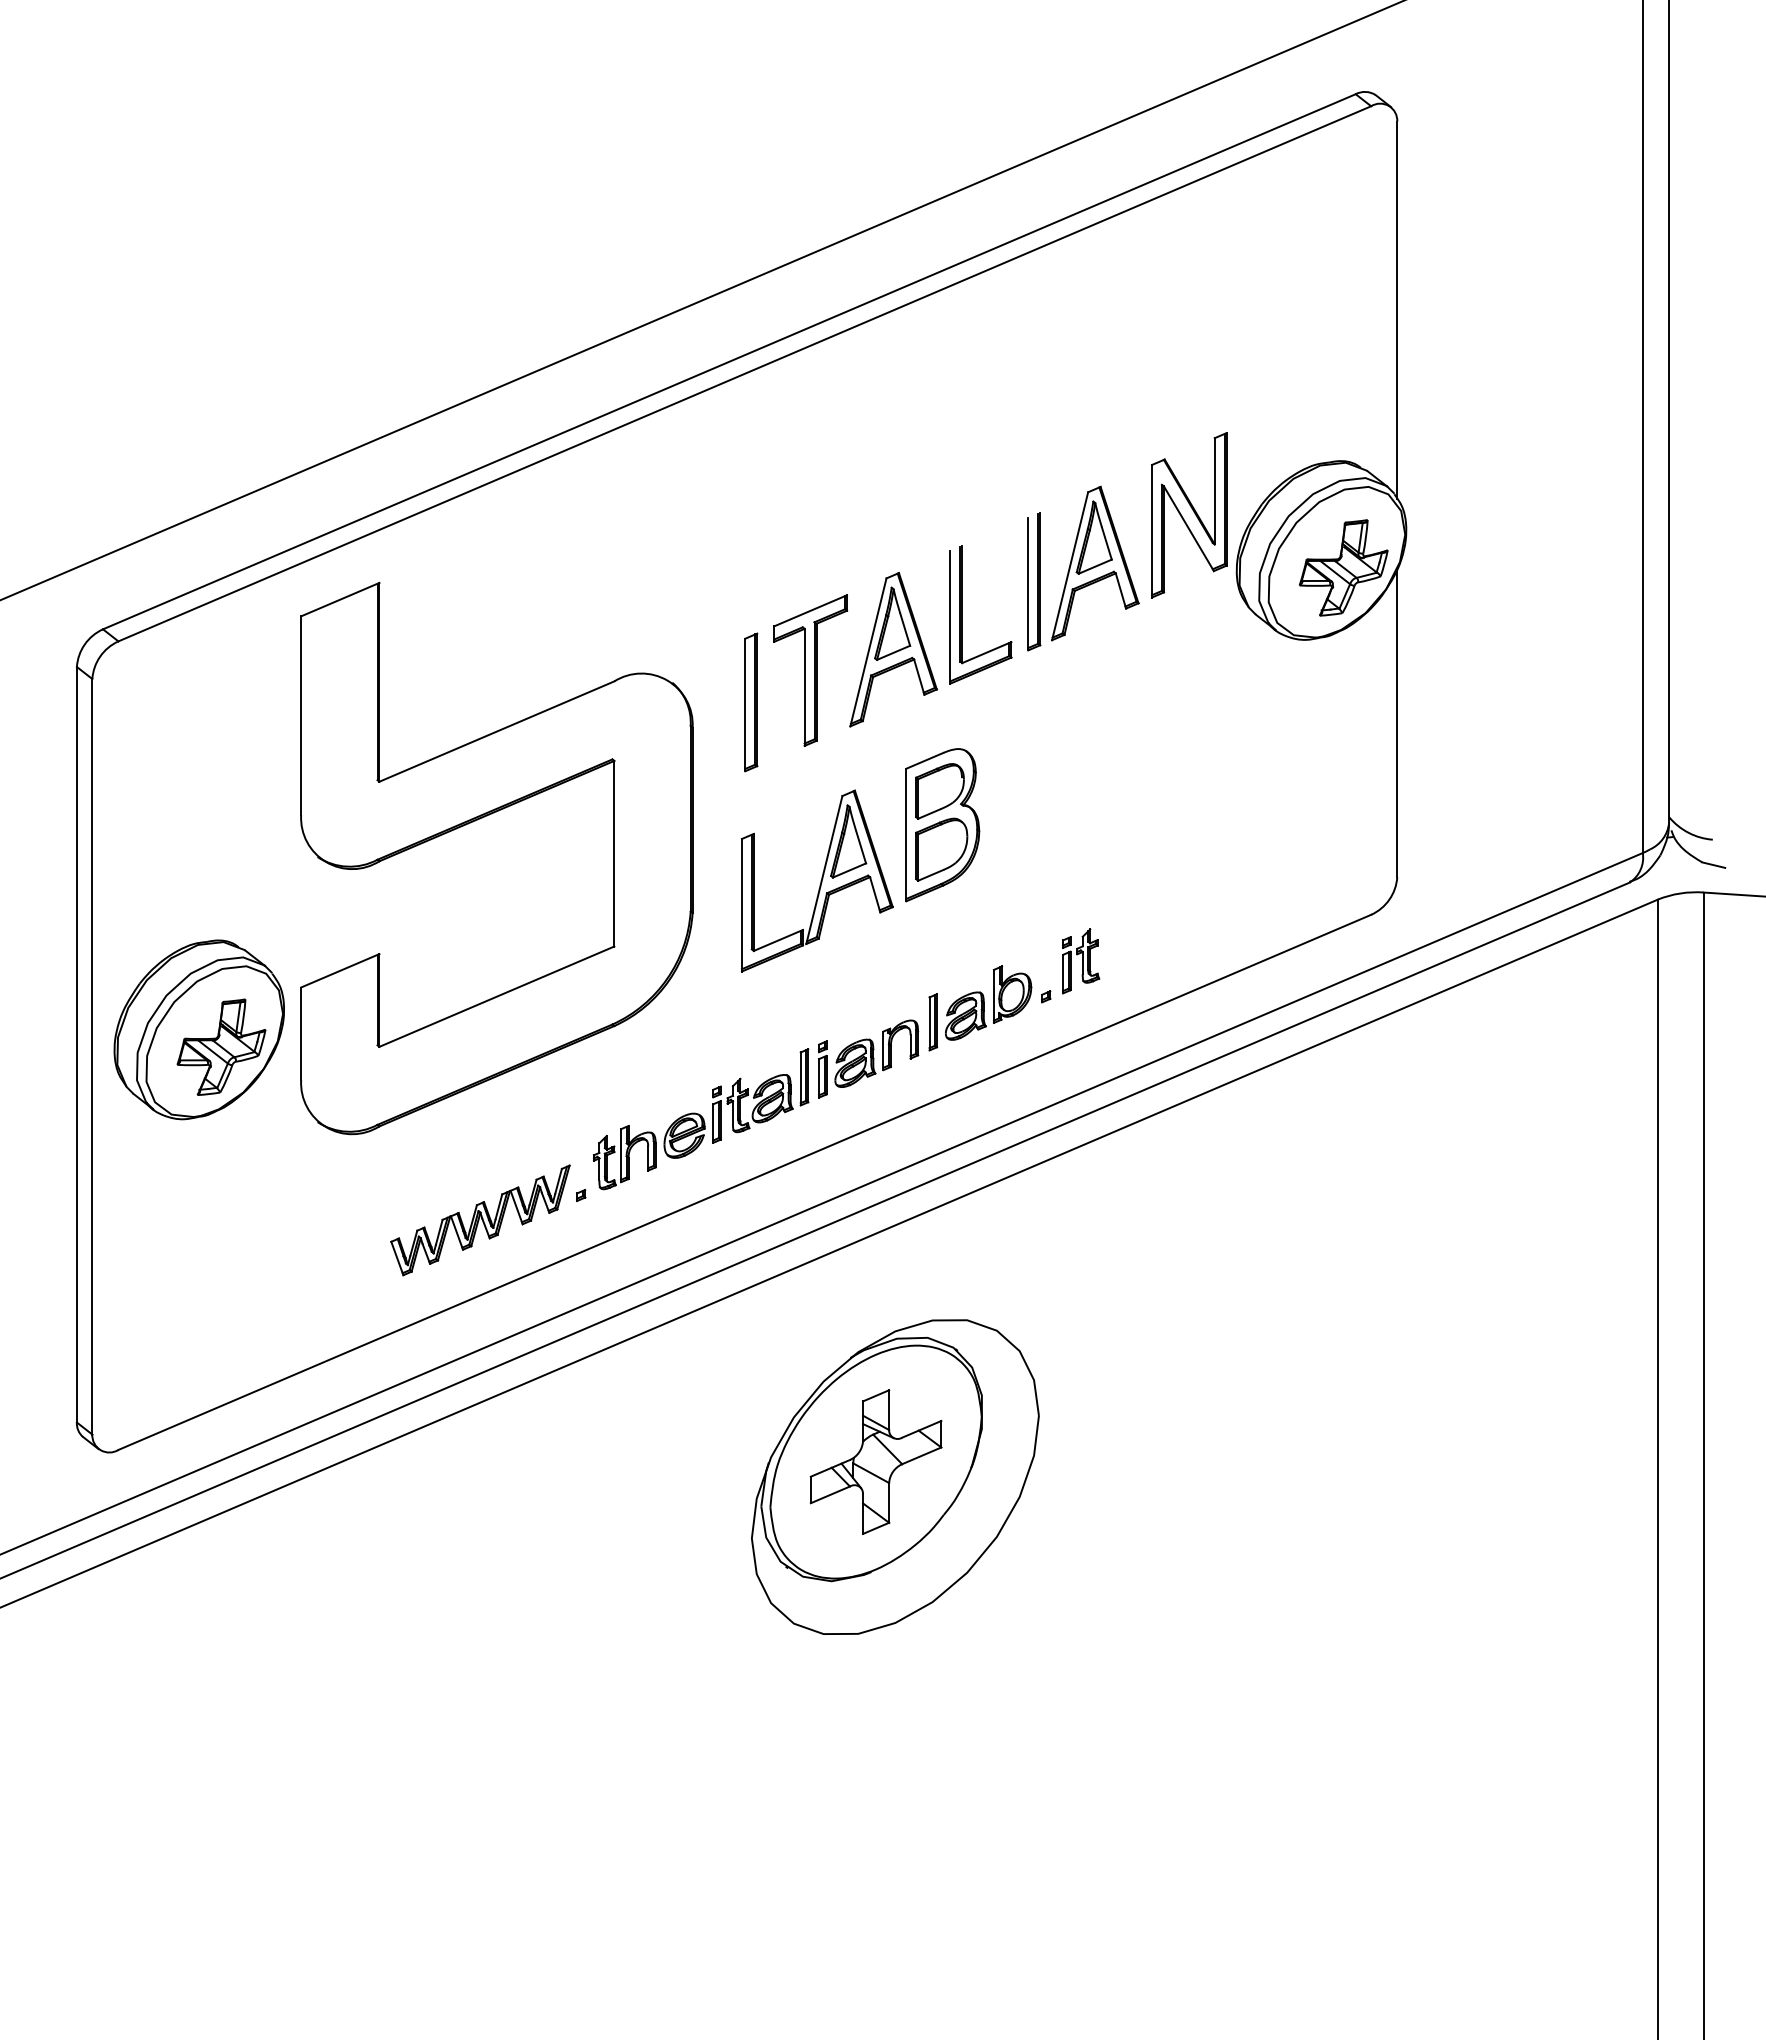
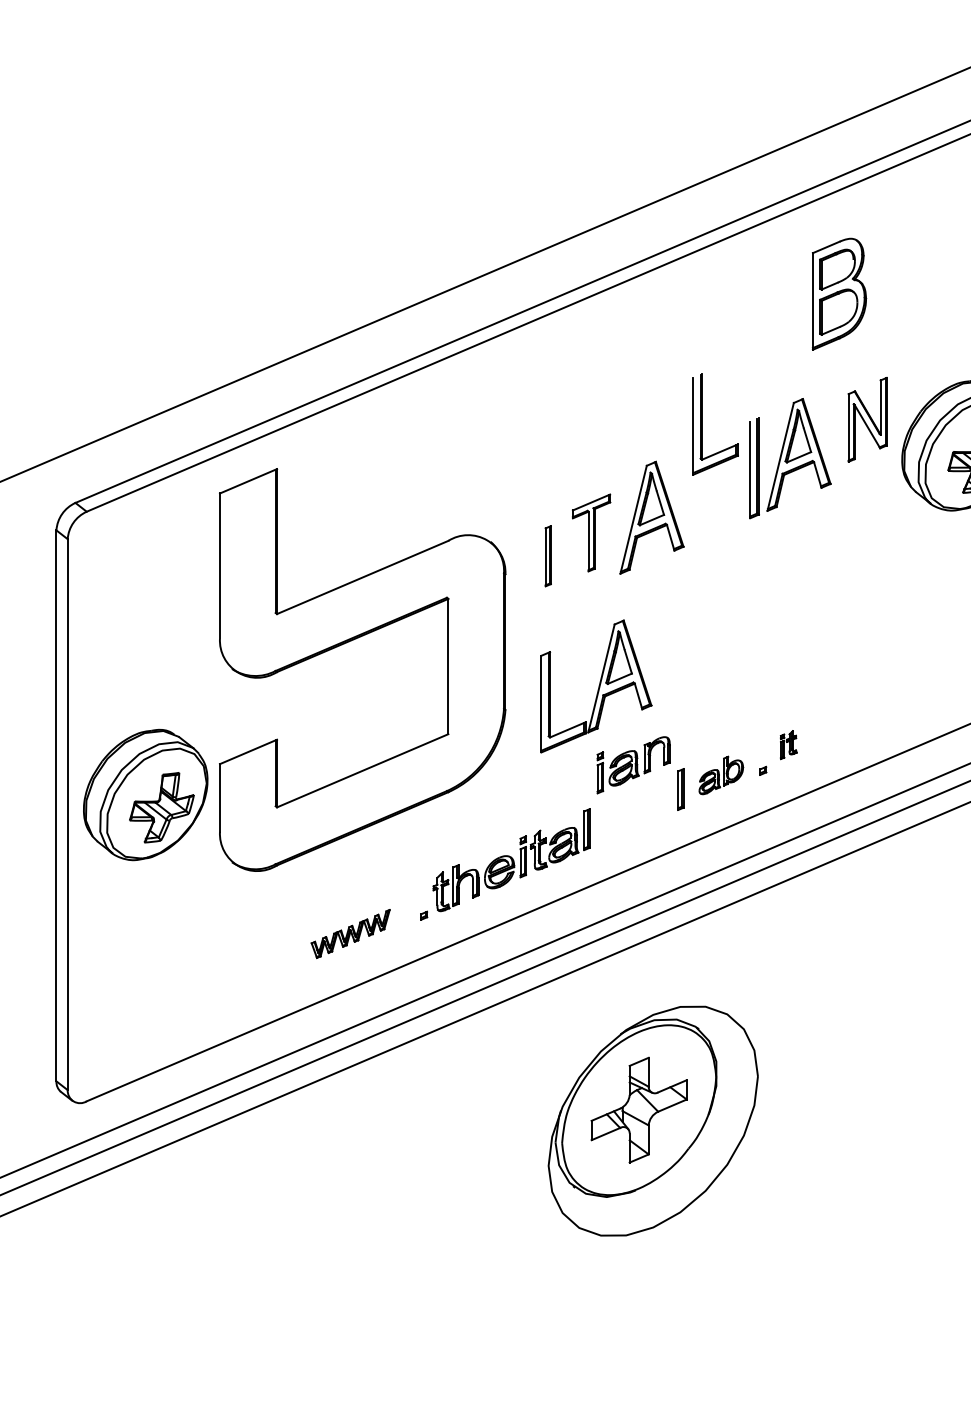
part: (1189, 515) -> (867, 419), size x0.7
part: (962, 614) -> (702, 424), moved
part: (810, 670) -> (591, 532), size x0.7
part: (751, 702) -> (548, 556), size x0.6
part: (942, 825) -> (839, 294), moved
part: (1081, 961) -> (789, 745), size x0.6
part: (988, 1002) -> (721, 775), size x0.7
part: (868, 1058) -> (633, 764), moved
part: (480, 1220) -> (350, 934), size x0.6

